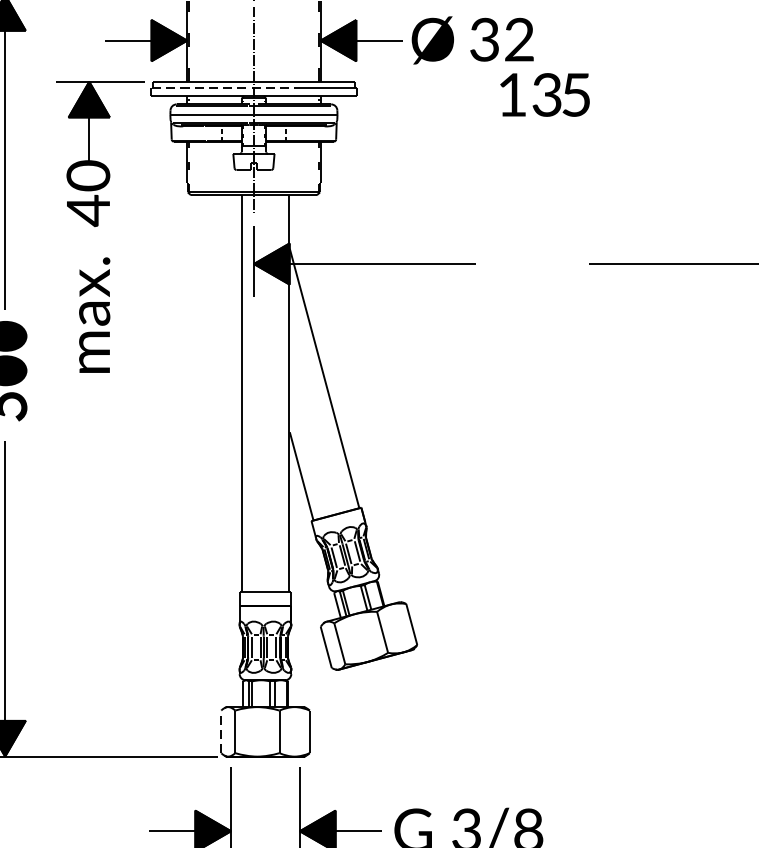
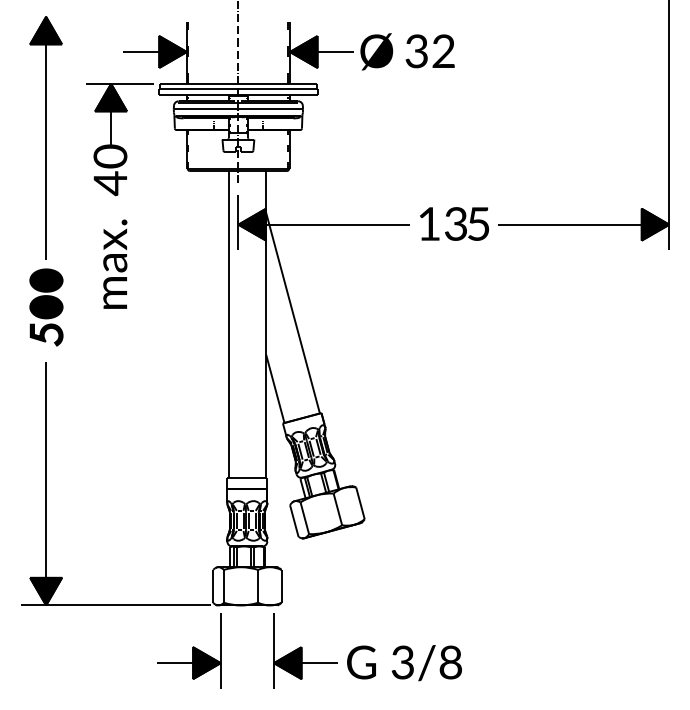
line: (226, 87) -> (217, 88), dashed -> solid
text: (545, 94) -> (454, 223), moved
line: (221, 730) -> (213, 585), dashed -> solid

